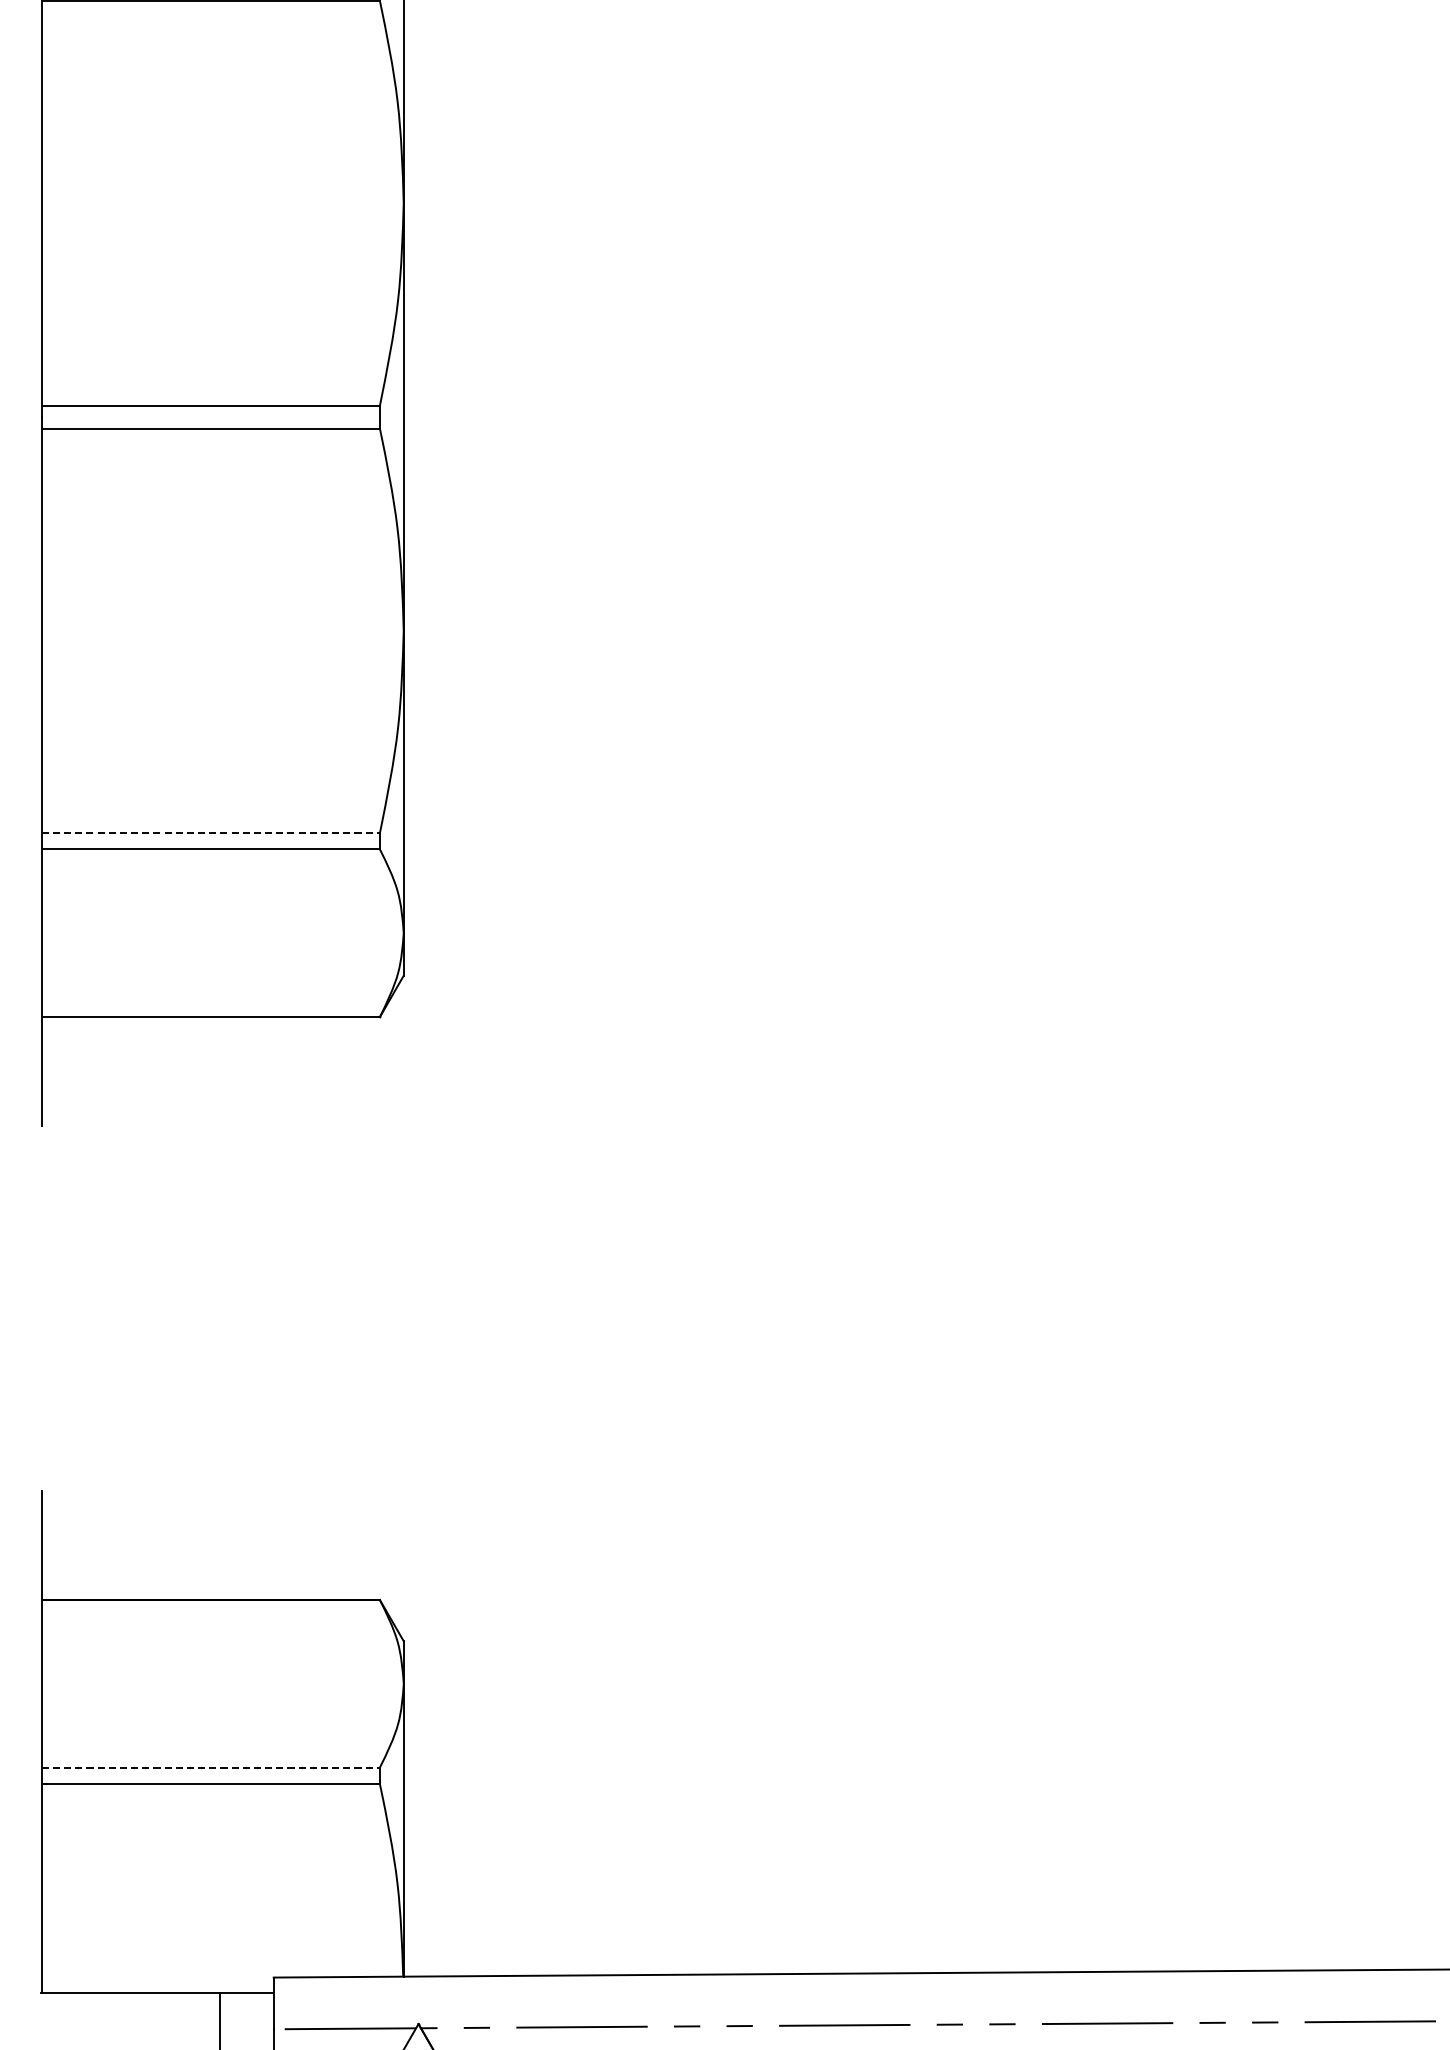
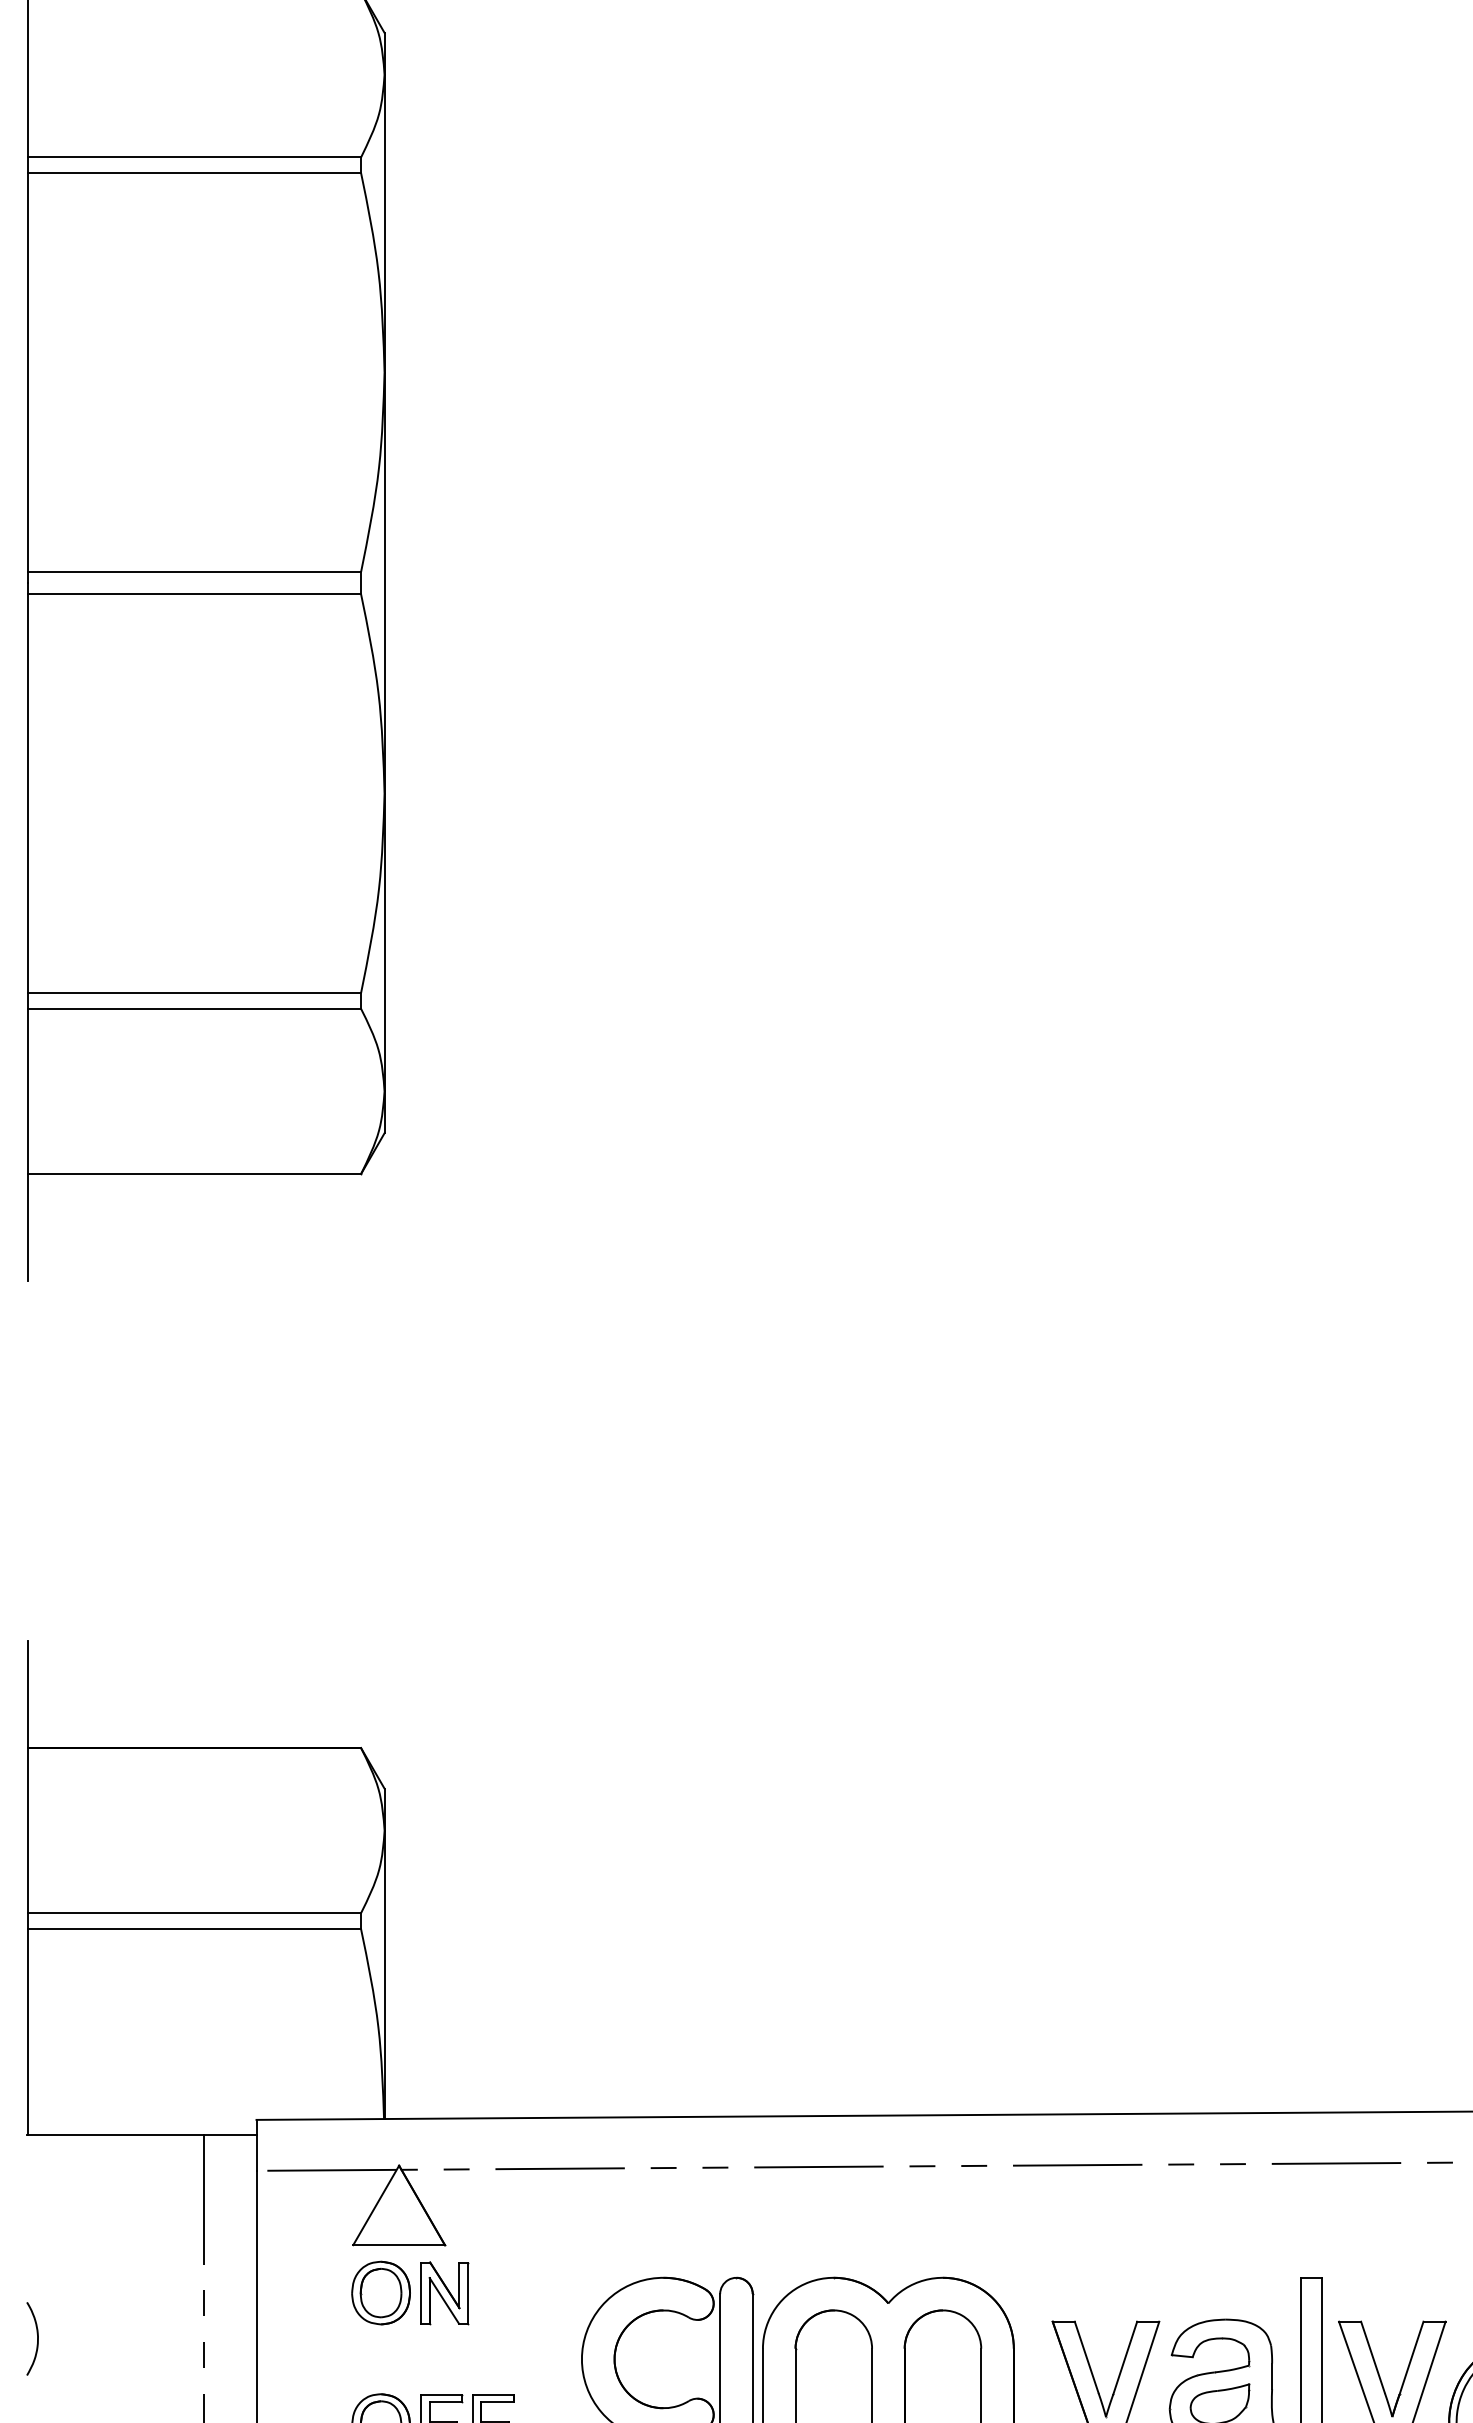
line: (210, 832) -> (194, 992), dashed -> solid
line: (210, 1767) -> (194, 1913), dashed -> solid

